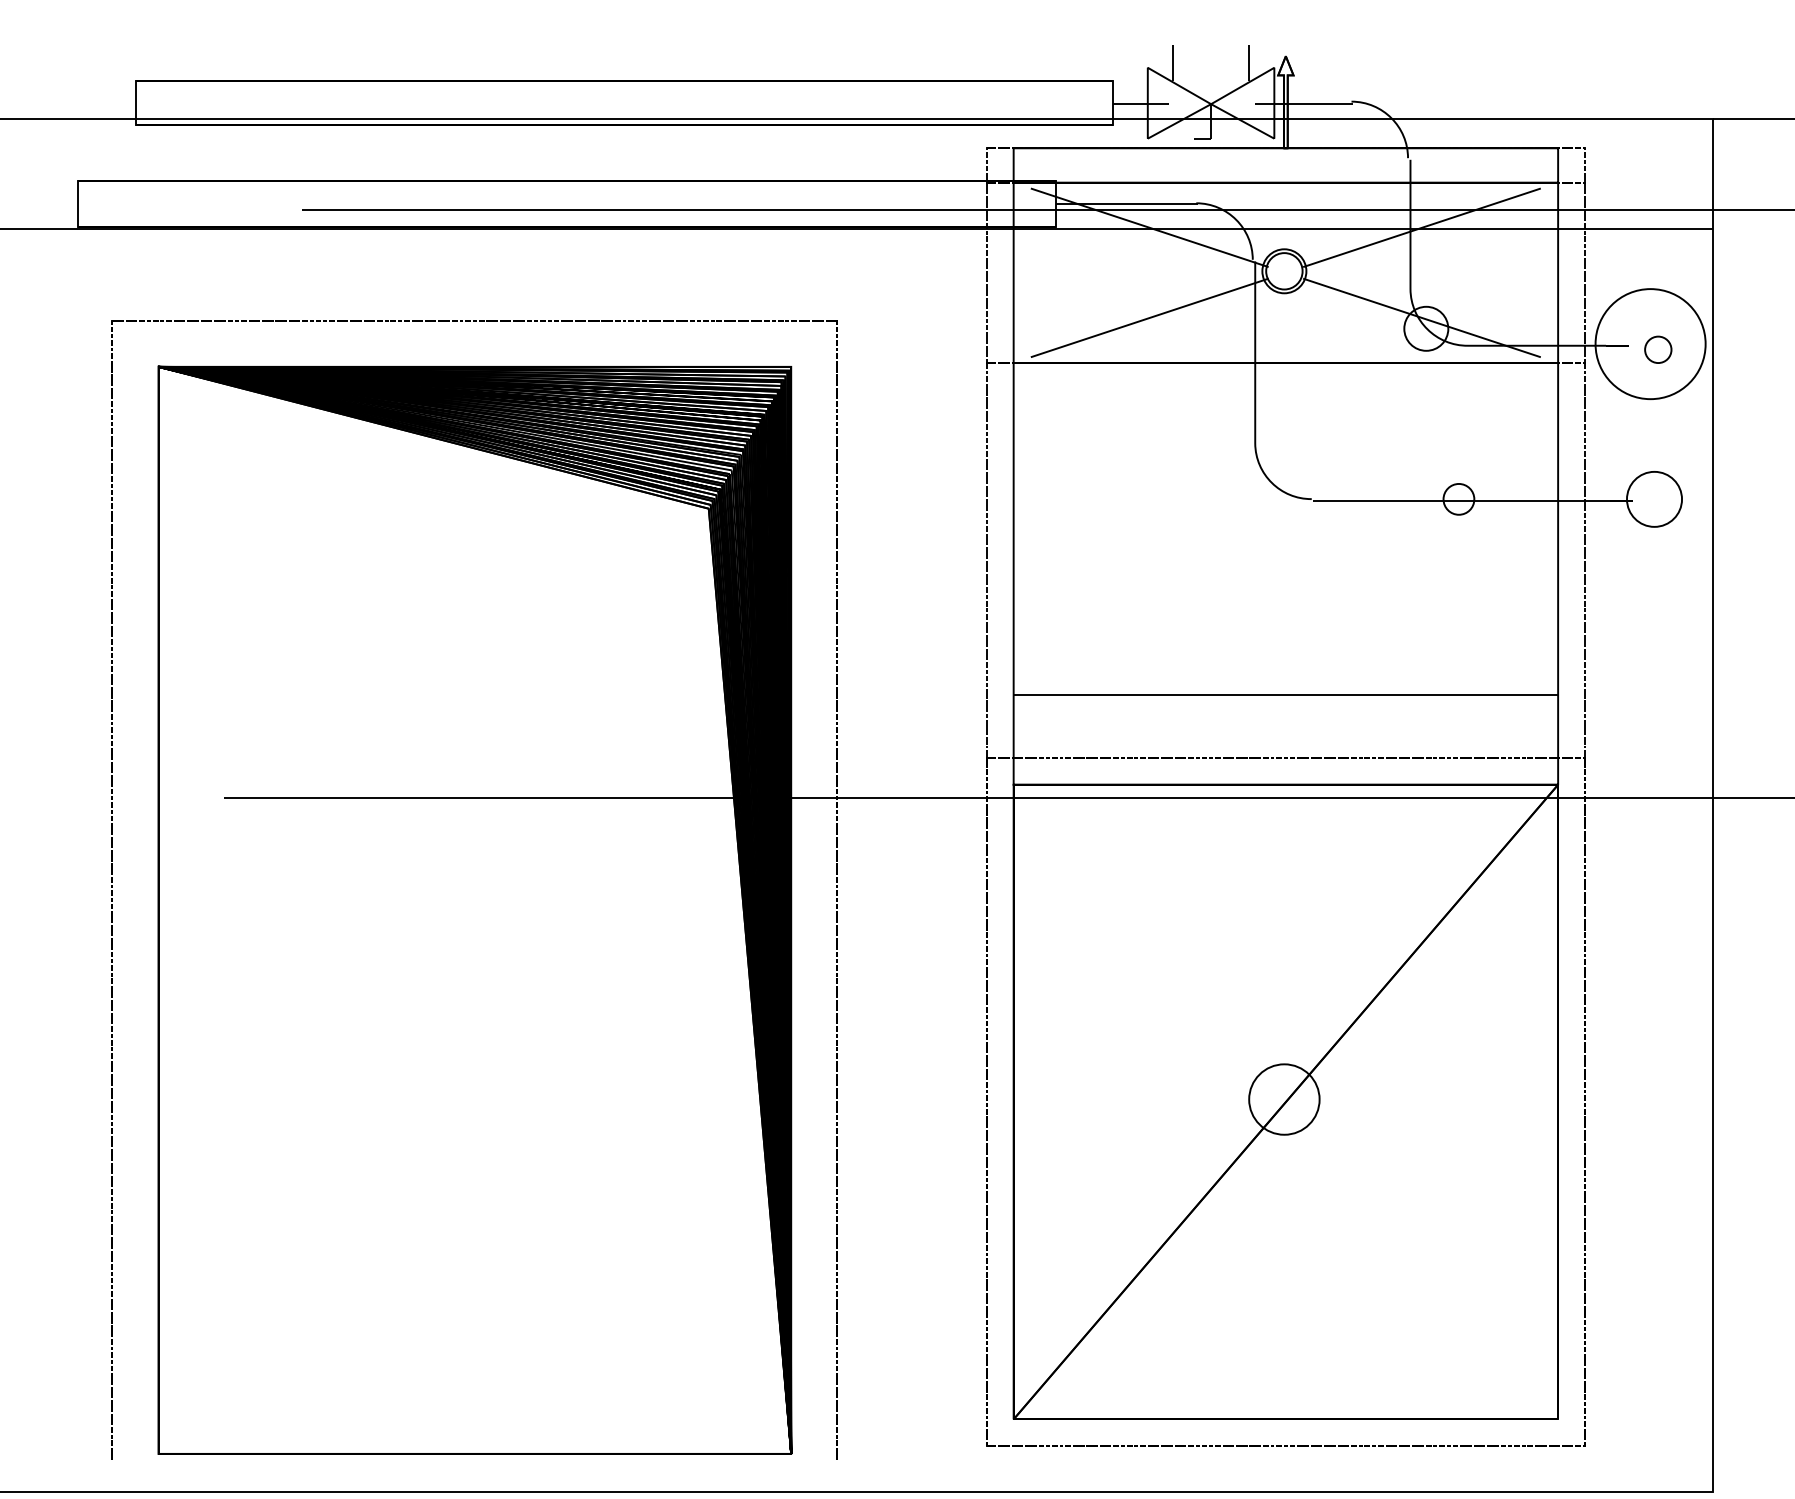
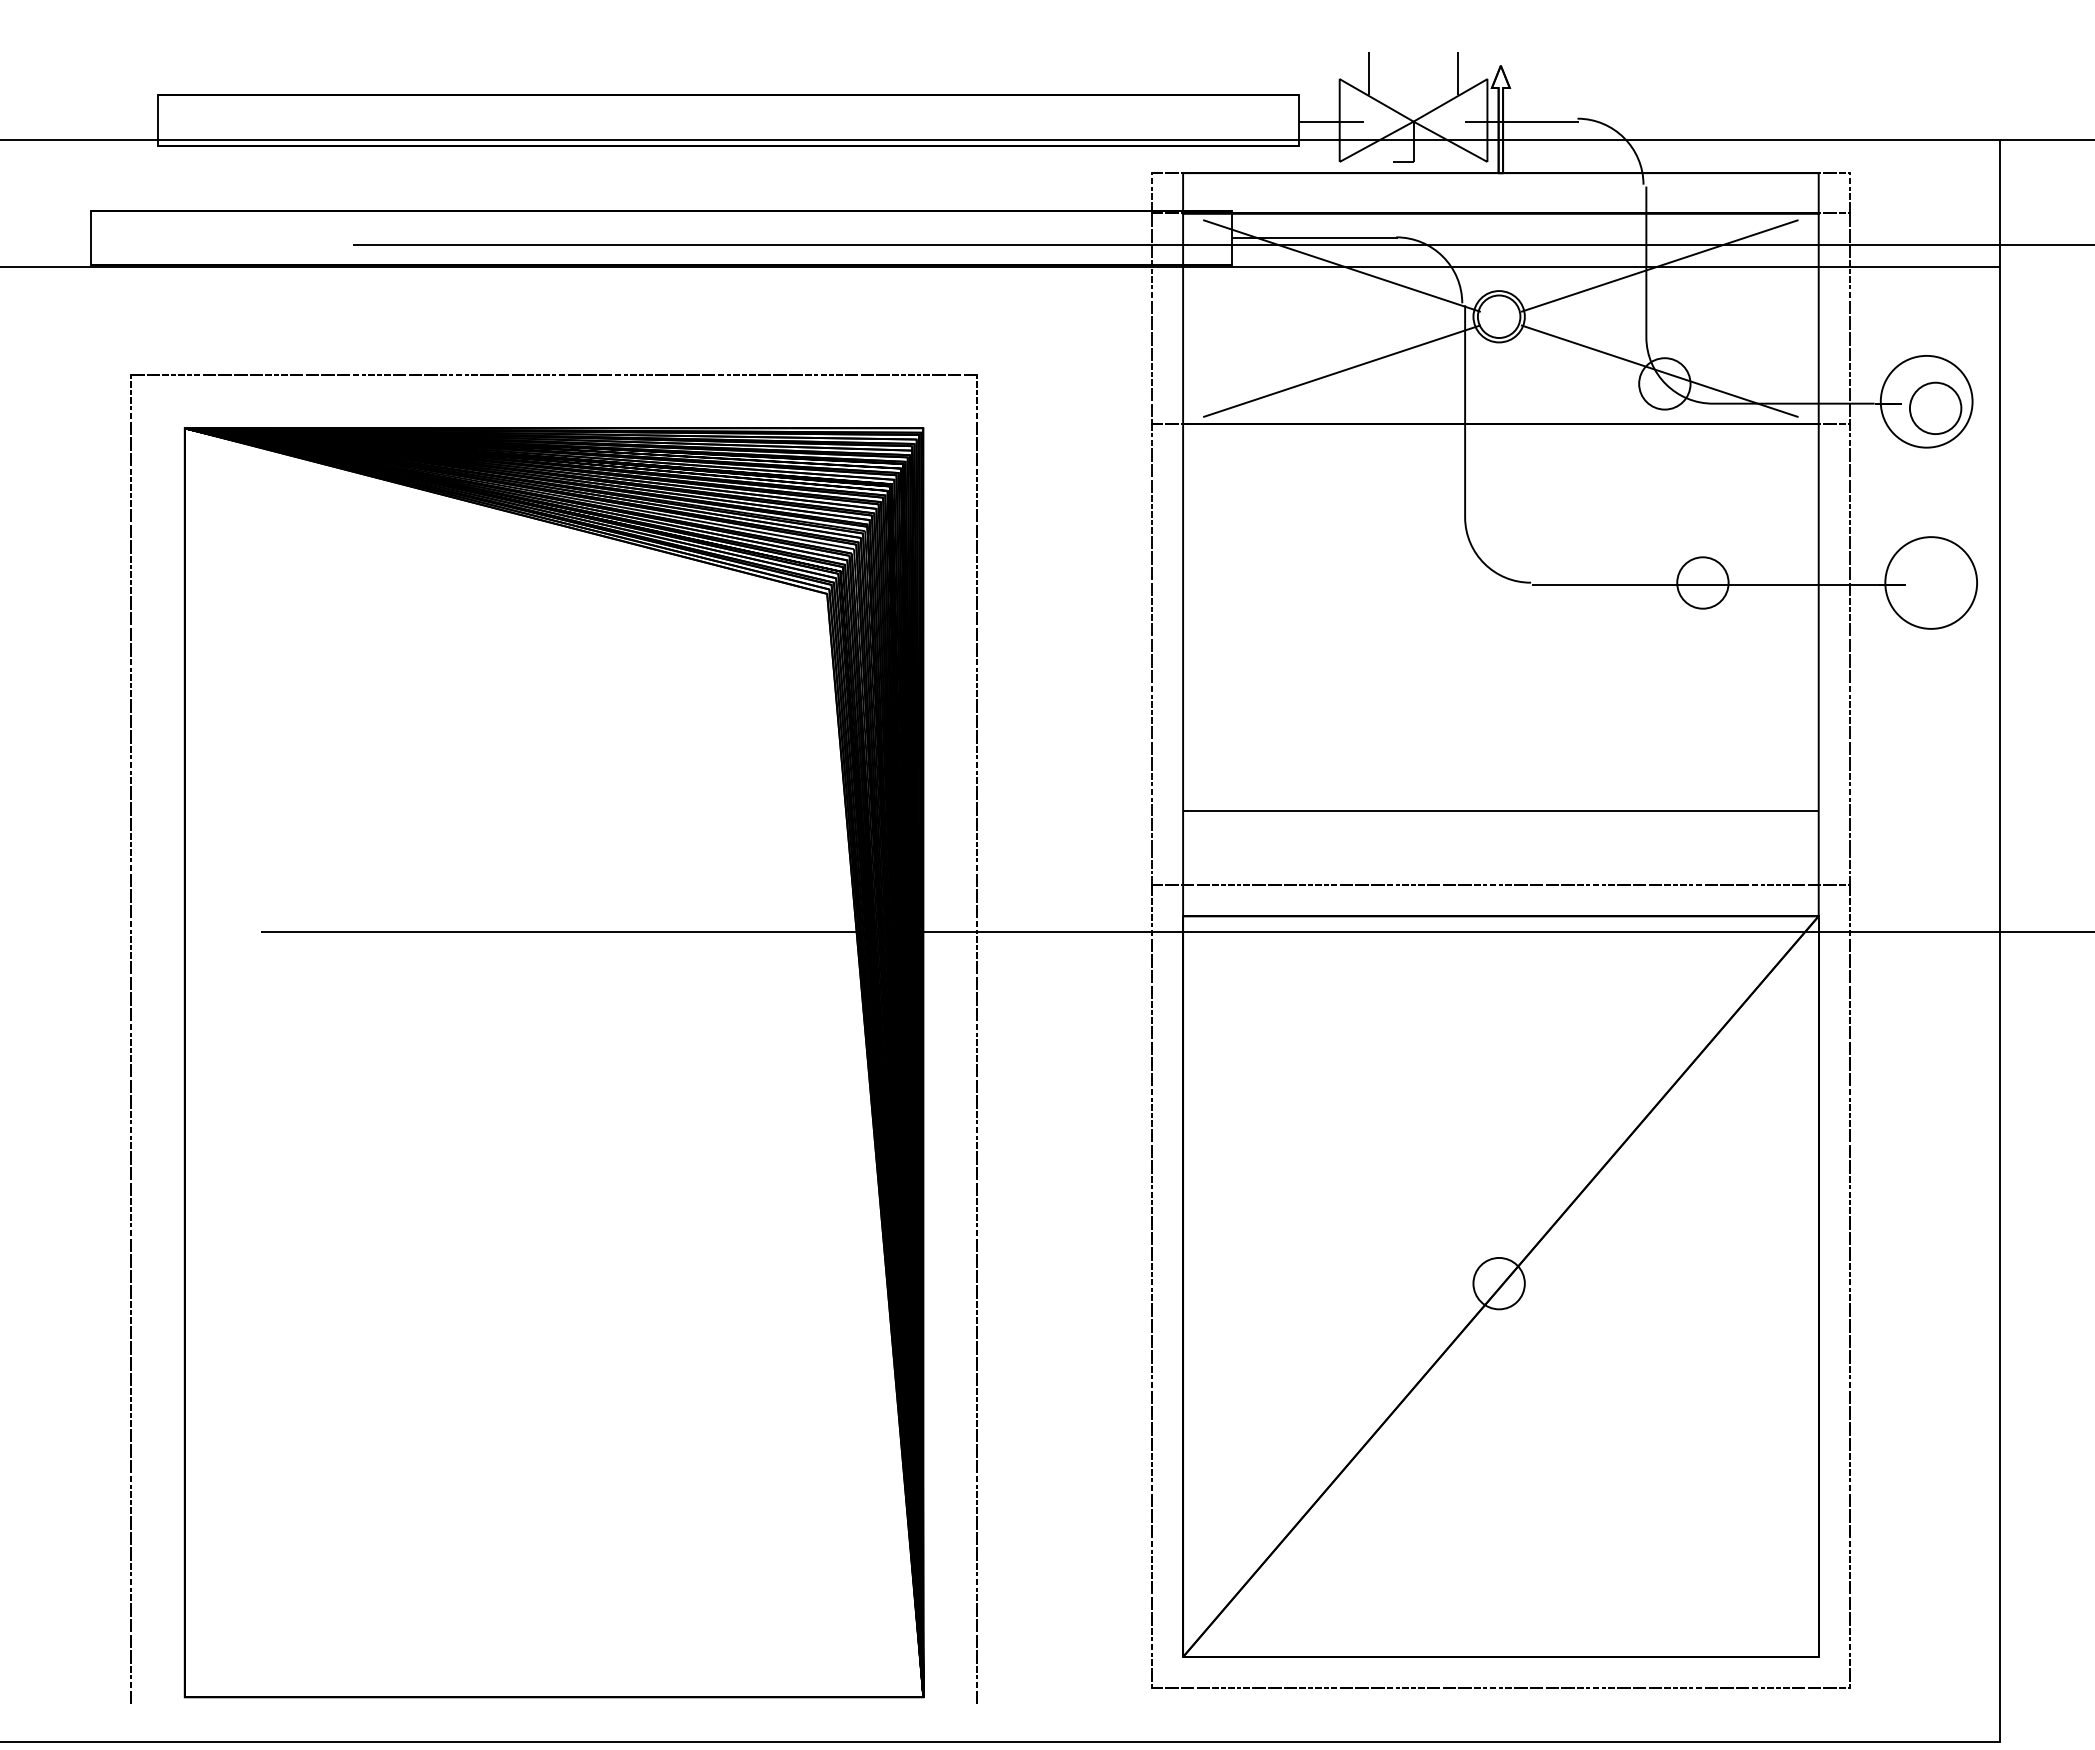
circle: (1650, 343) -> (1926, 401), size x0.71
circle: (1658, 349) -> (1935, 408), size x1.67
circle: (1458, 498) -> (1702, 582), size x1.43
circle: (1654, 498) -> (1931, 582), size x1.43
circle: (1283, 1099) -> (1498, 1283), size x0.62

